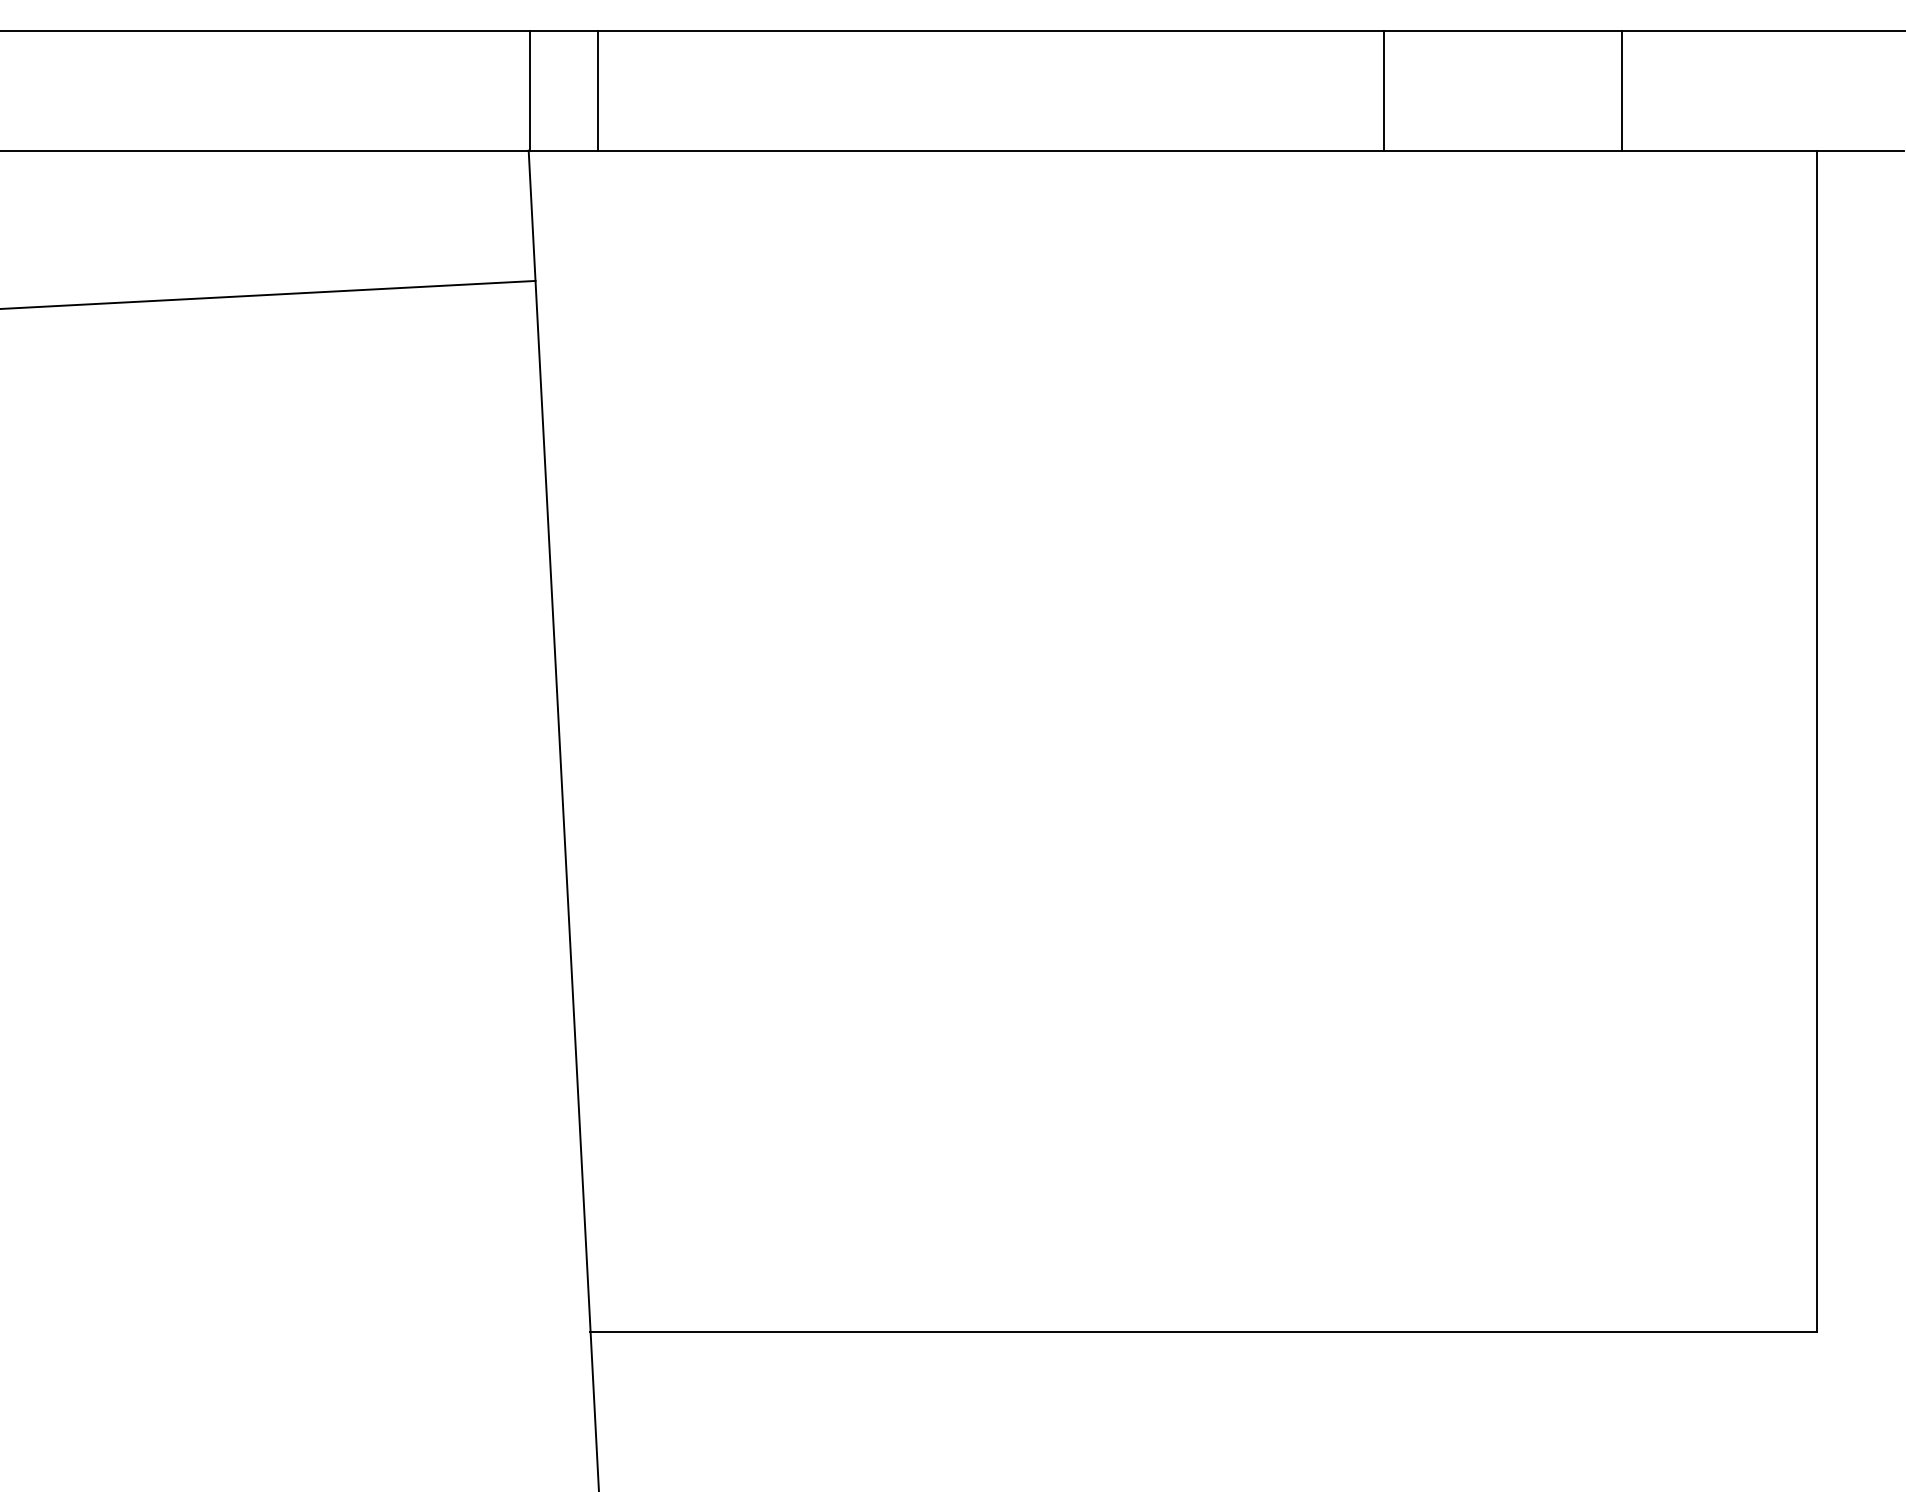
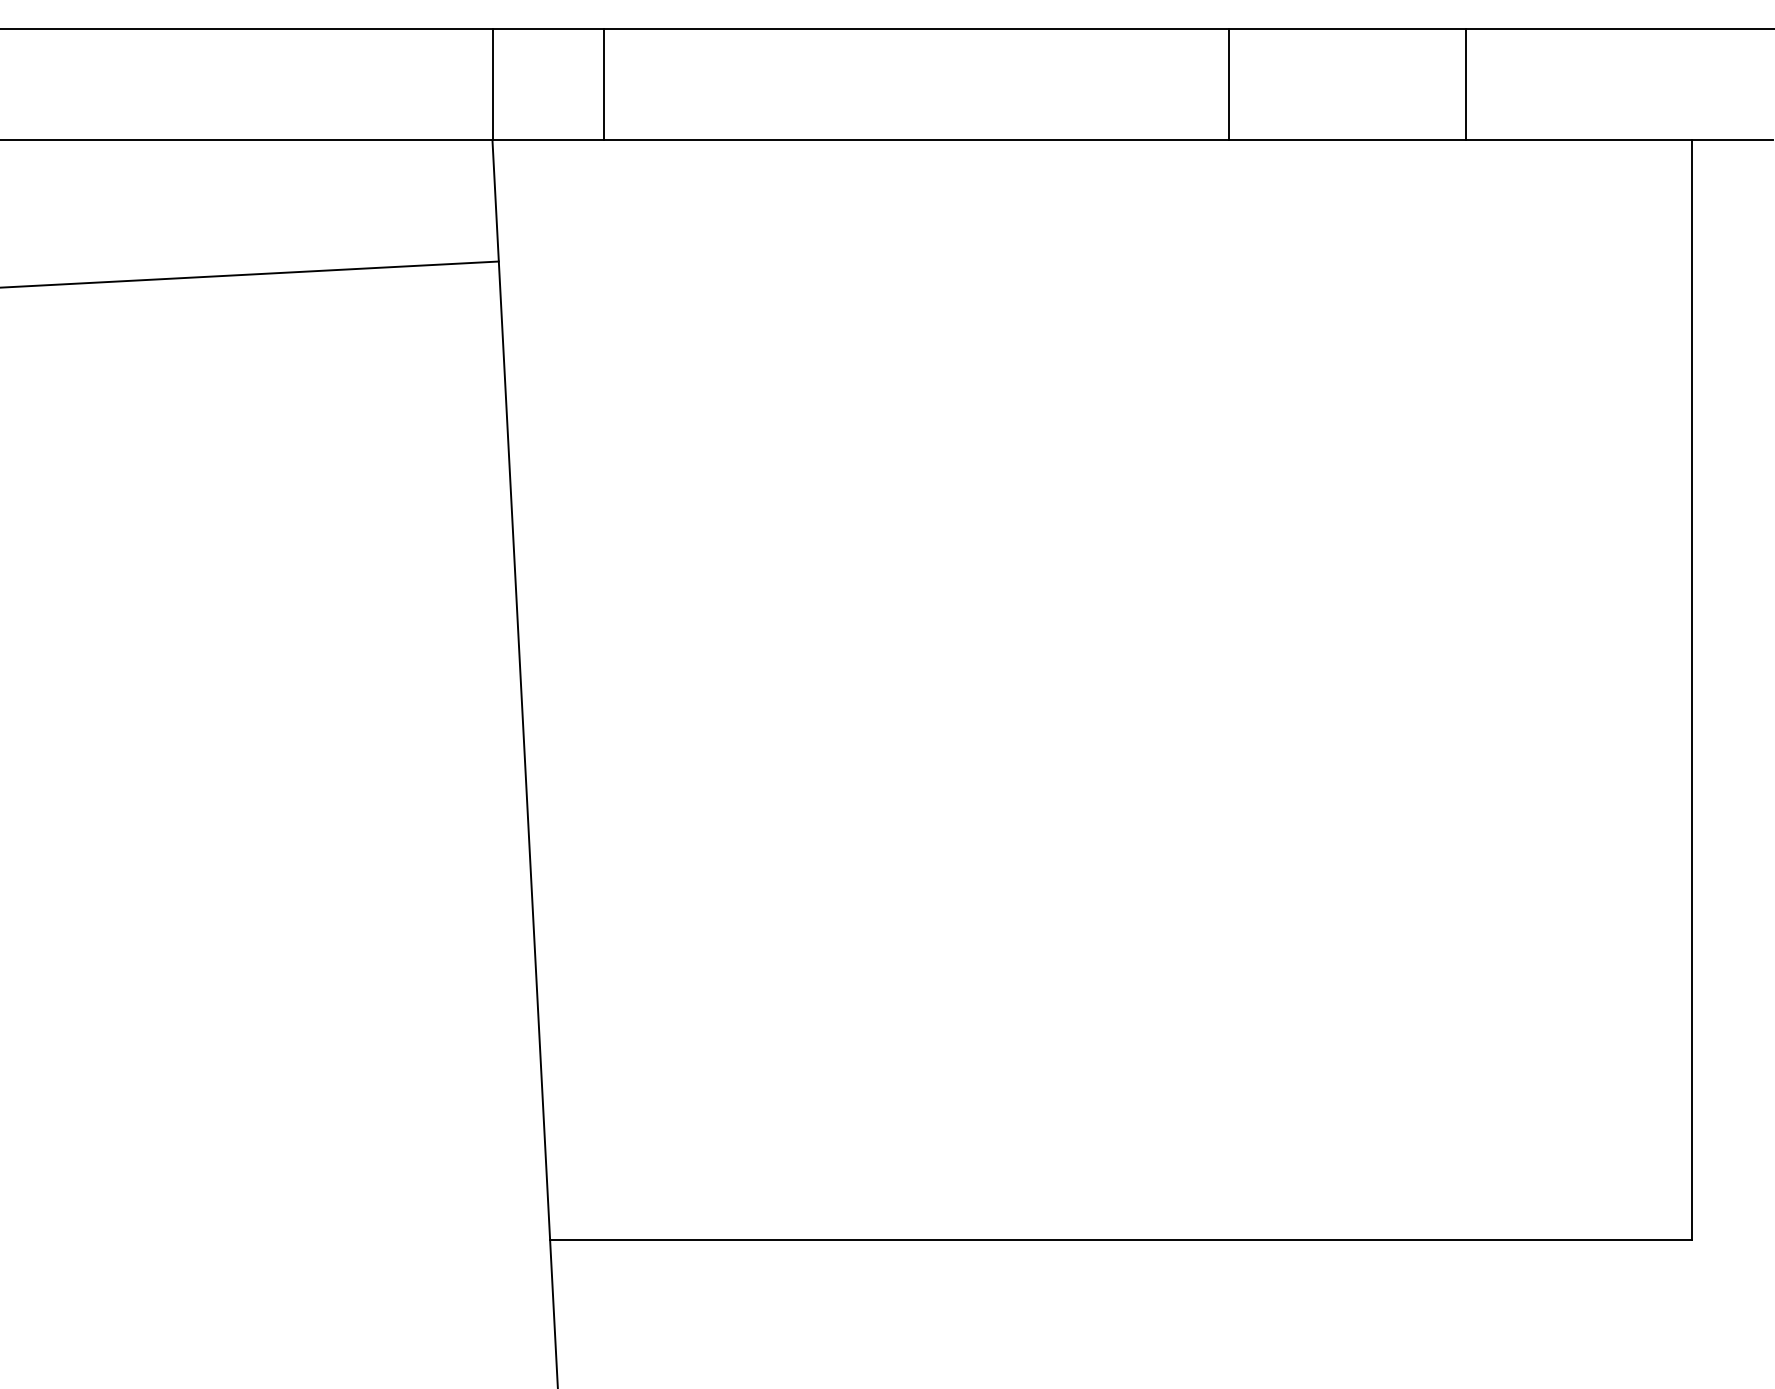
line: (597, 90) -> (604, 84), moved
line: (1383, 90) -> (1228, 84), moved
line: (1622, 90) -> (1466, 84), moved

